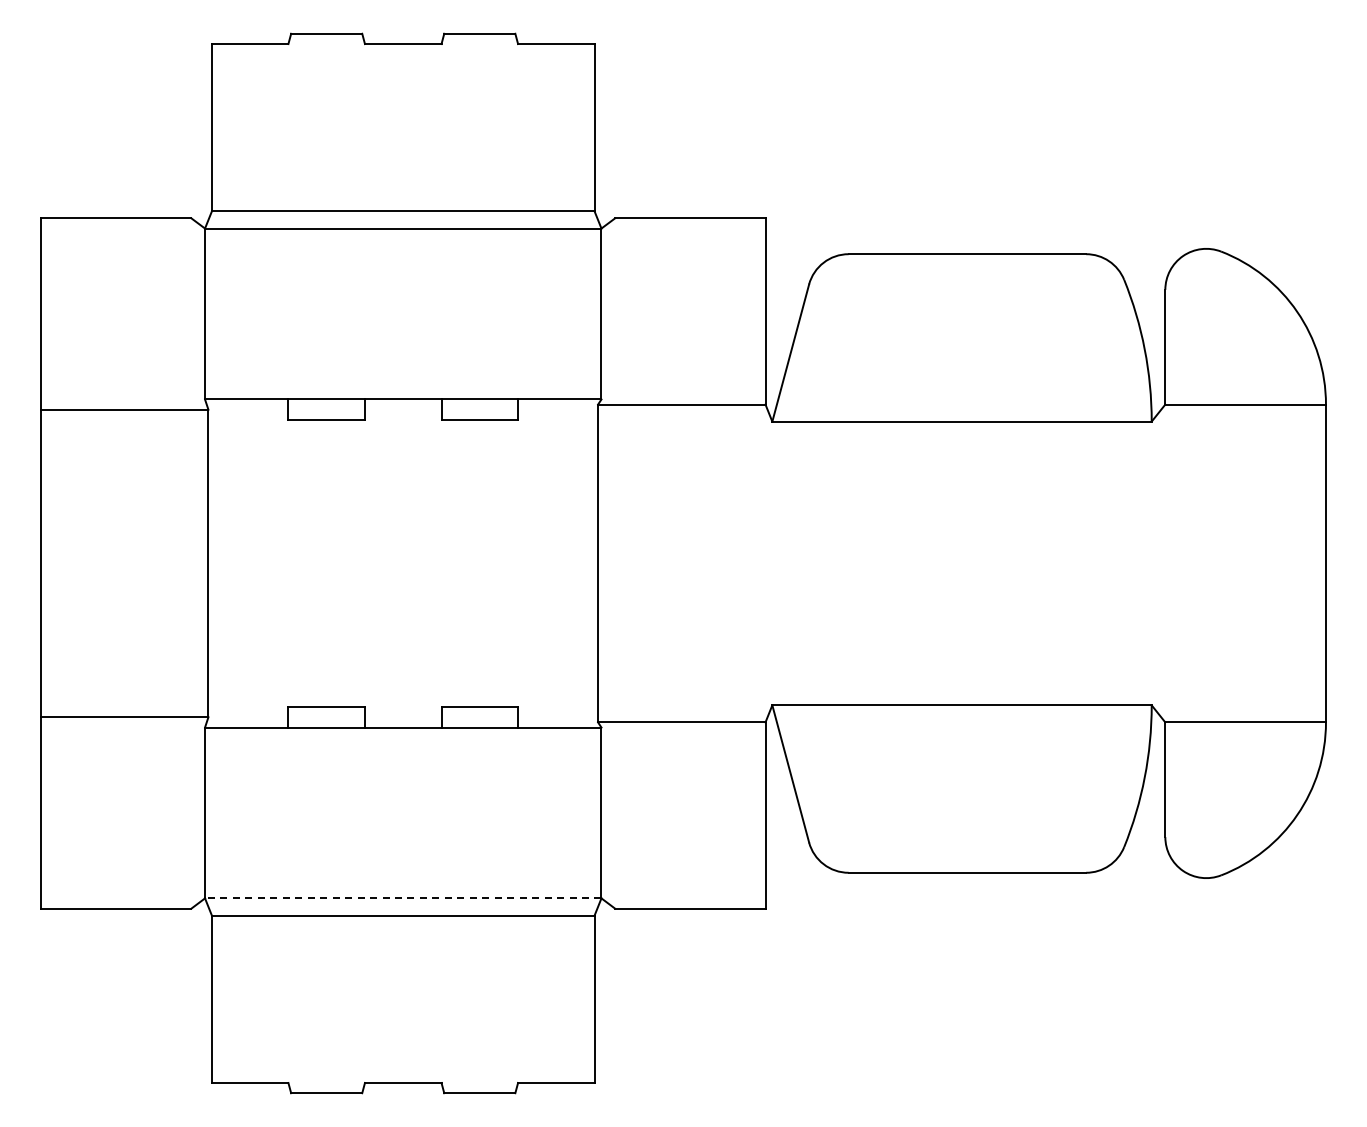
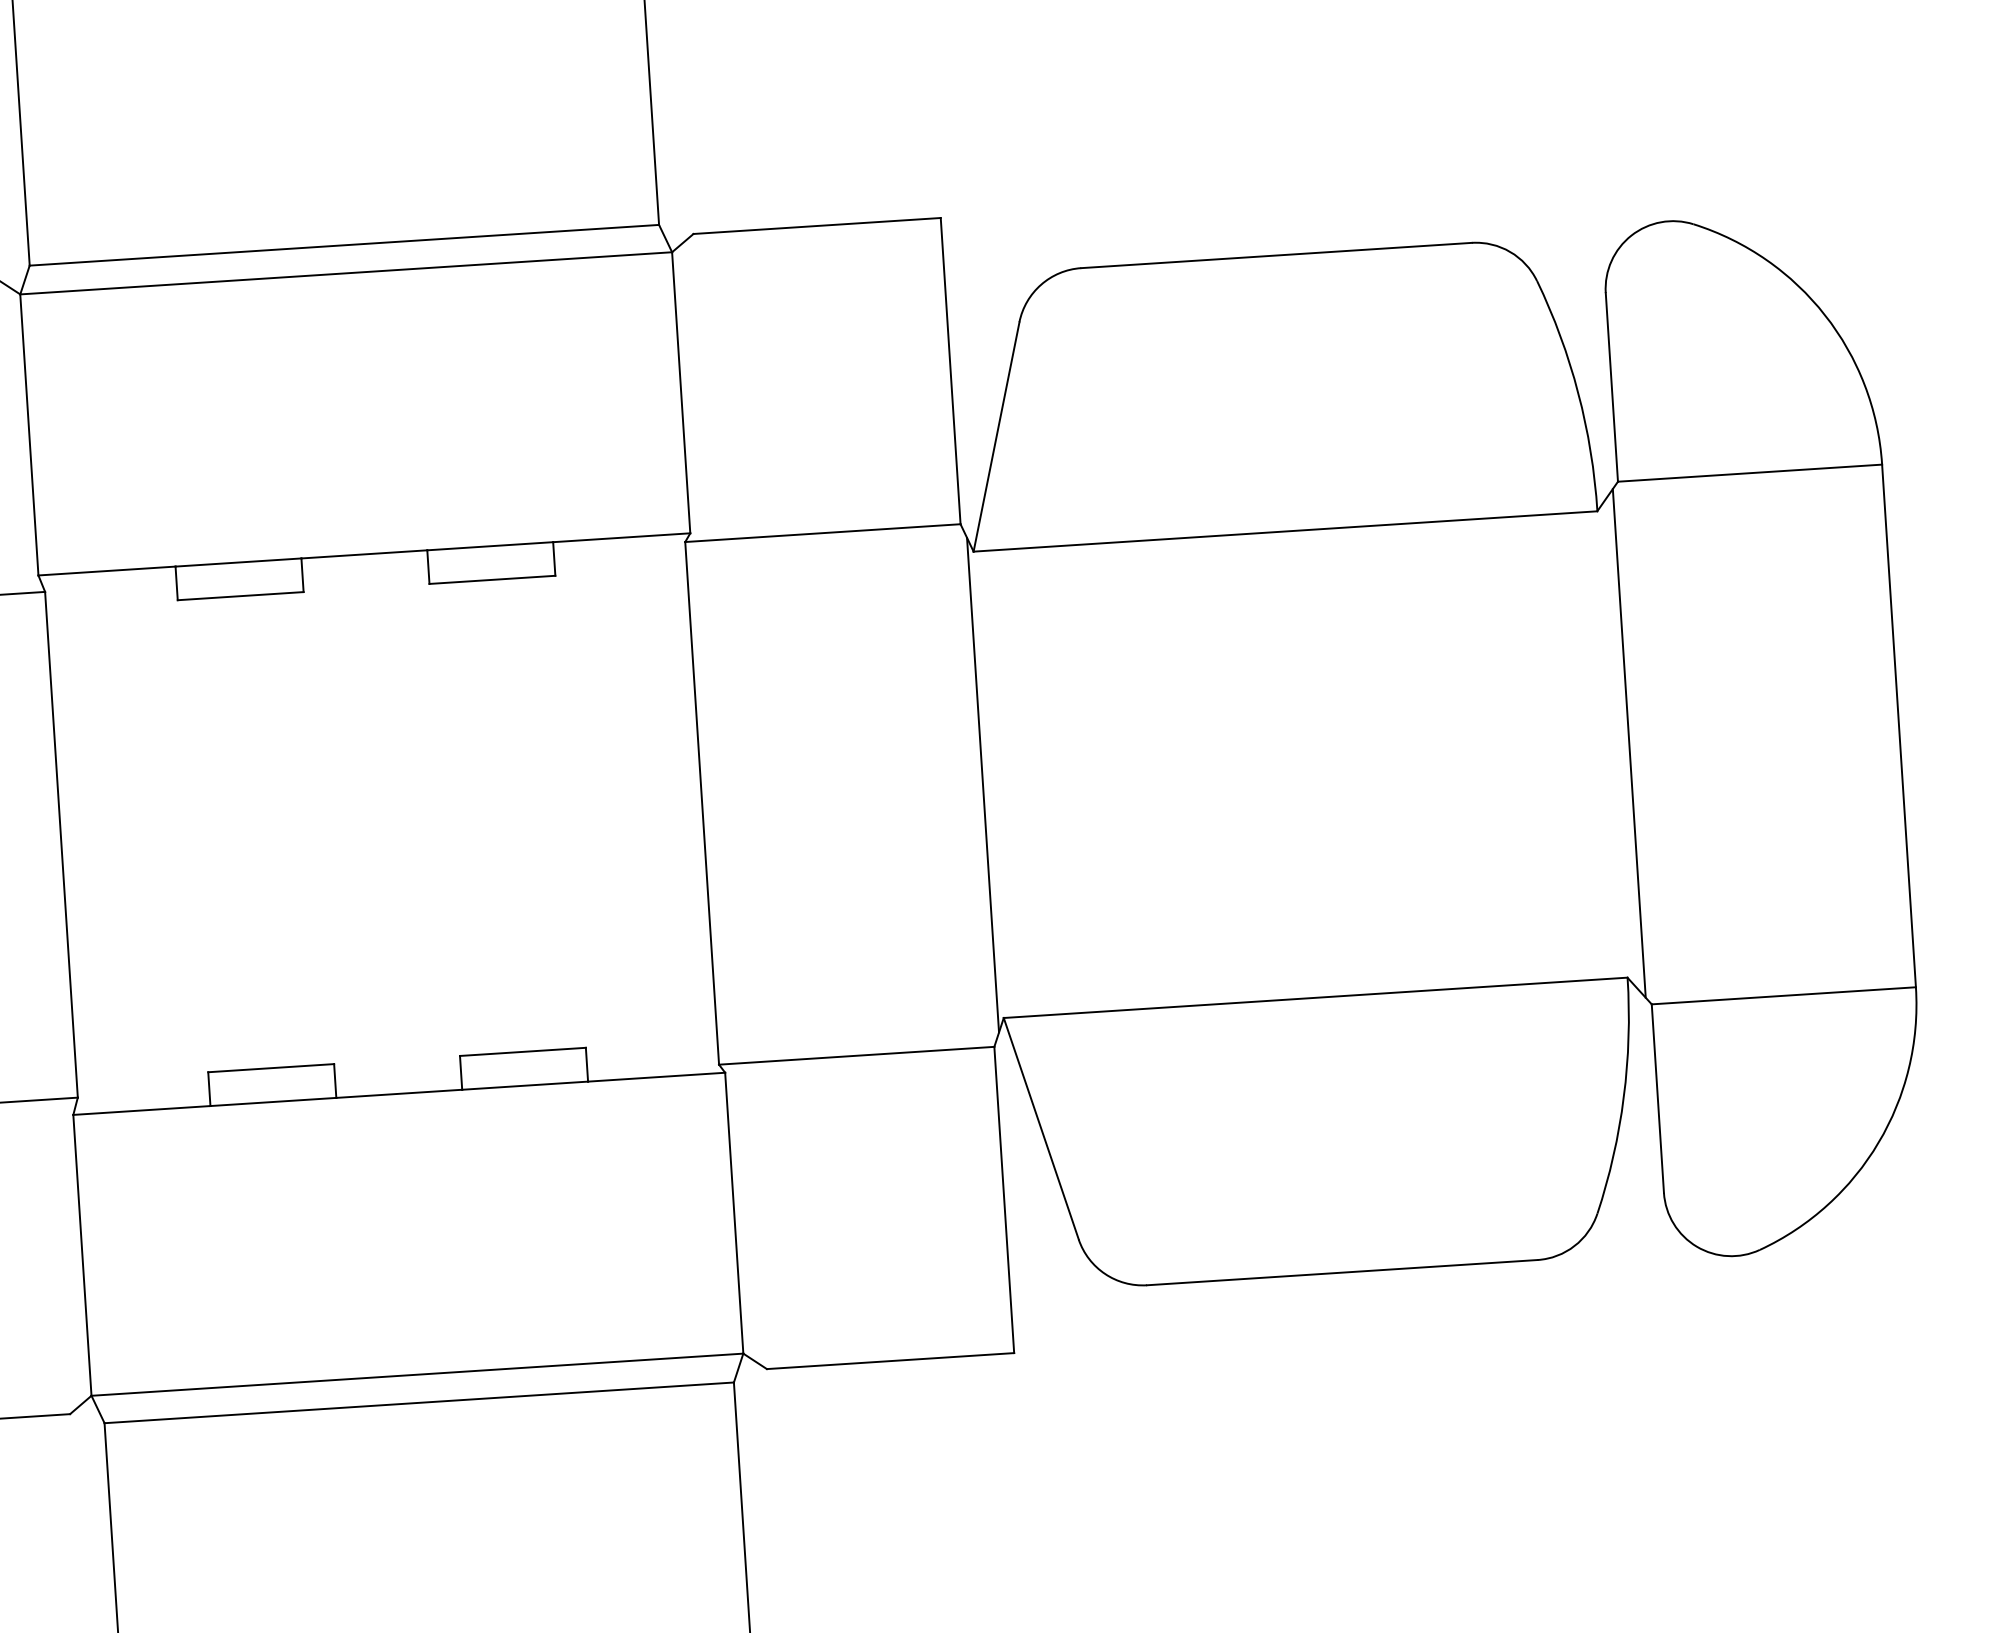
line: (768, 563) -> (982, 785), added
line: (1161, 563) -> (1628, 743), added
line: (402, 898) -> (416, 1374), dashed -> solid

